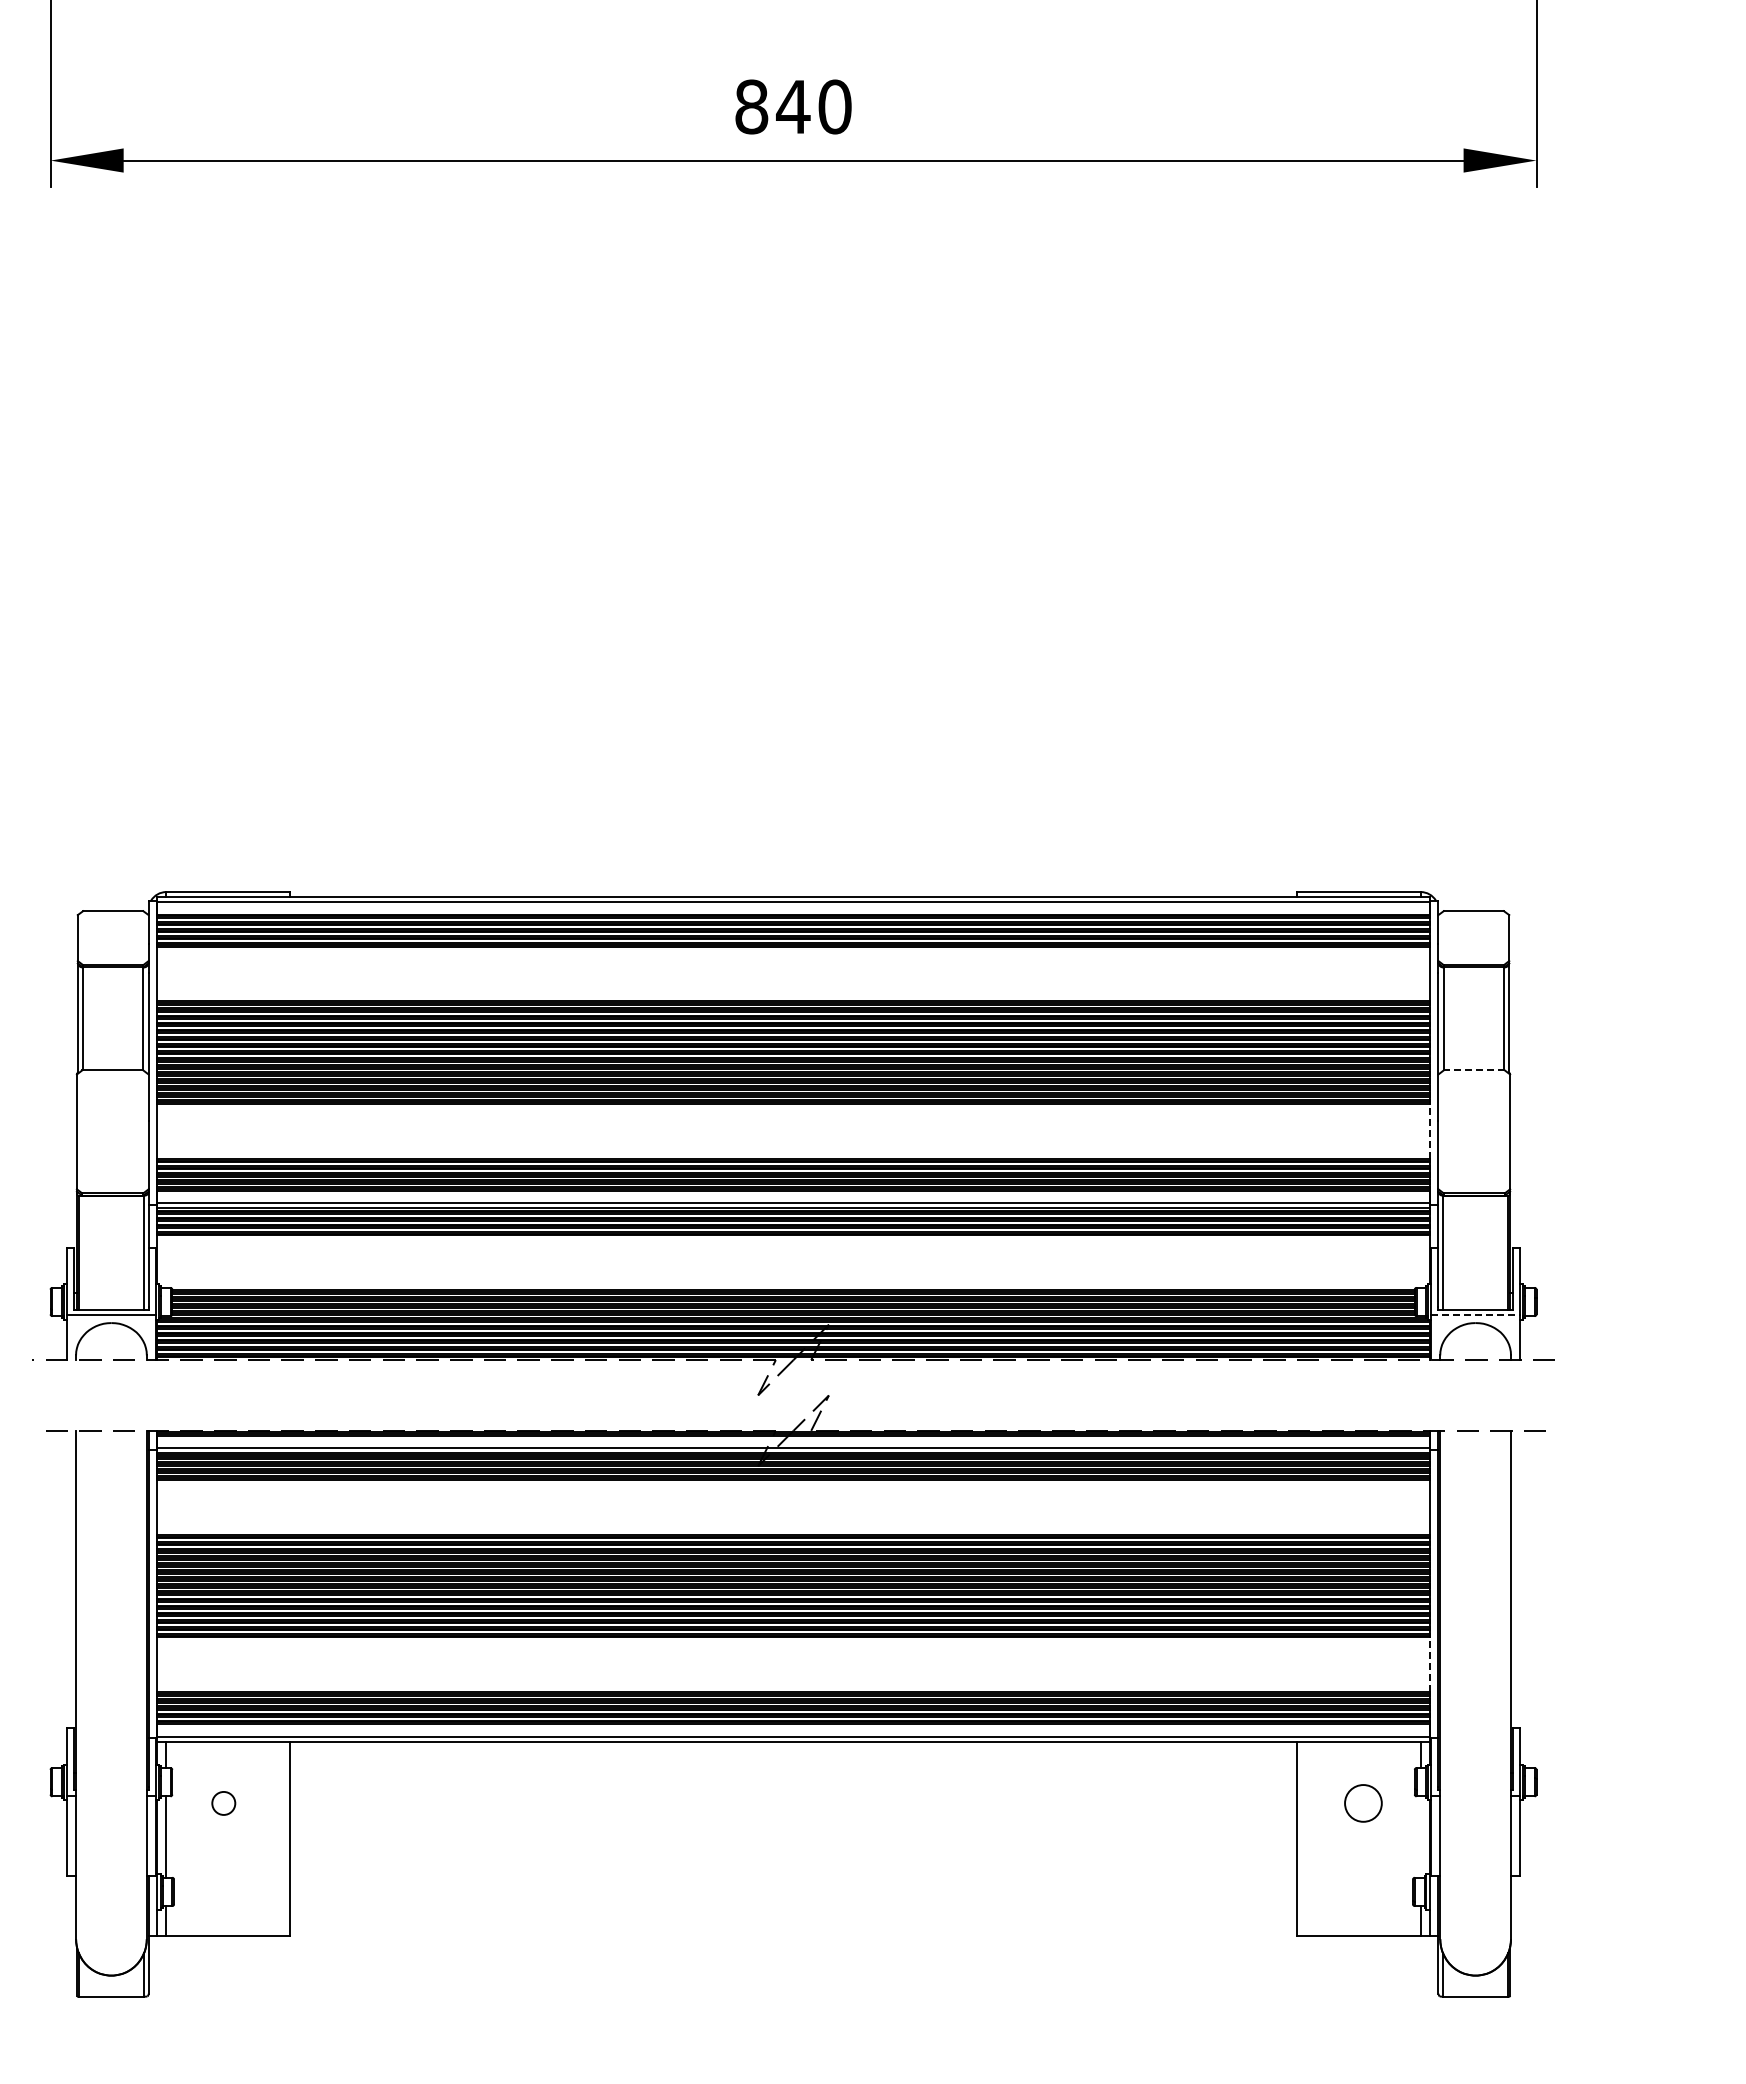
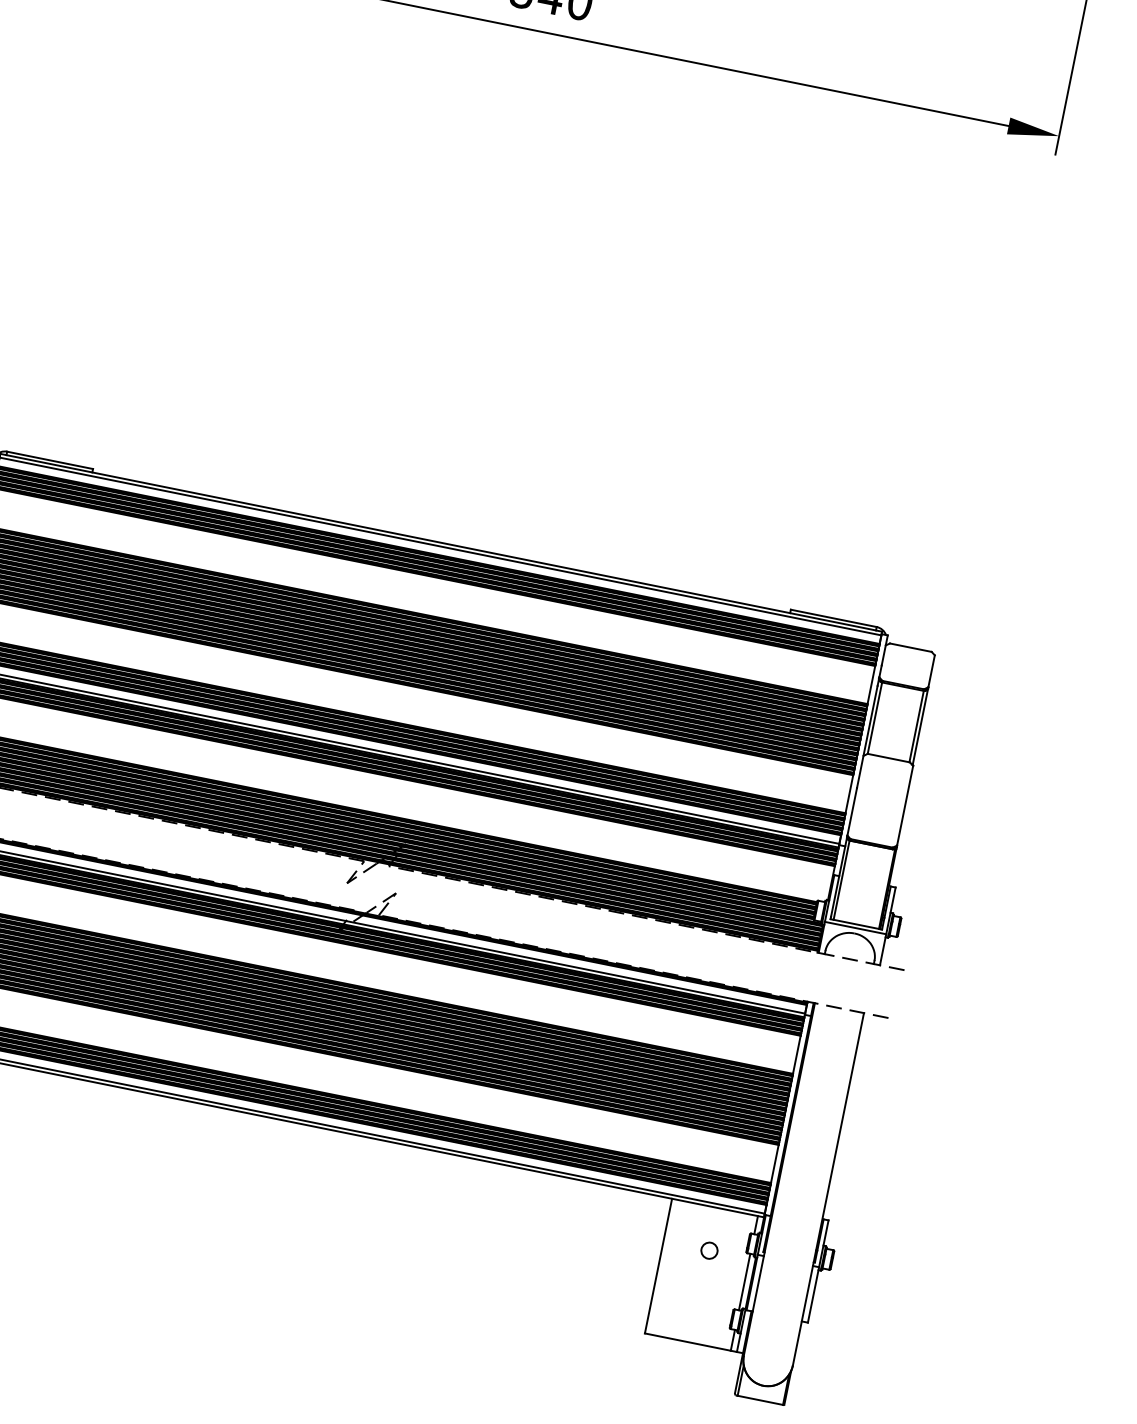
line: (1474, 1070) -> (889, 758), dashed -> solid
line: (1429, 1130) -> (849, 793), dashed -> solid
line: (1476, 1315) -> (856, 928), dashed -> solid
line: (1429, 1664) -> (774, 1163), dashed -> solid
circle: (1362, 1803) -> (708, 1250), size x0.62
line: (1420, 1836) -> (744, 1281), added

